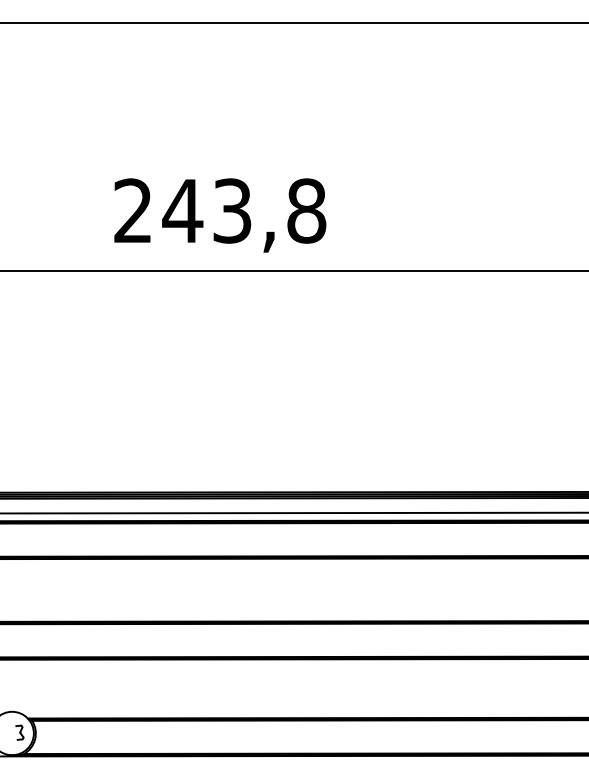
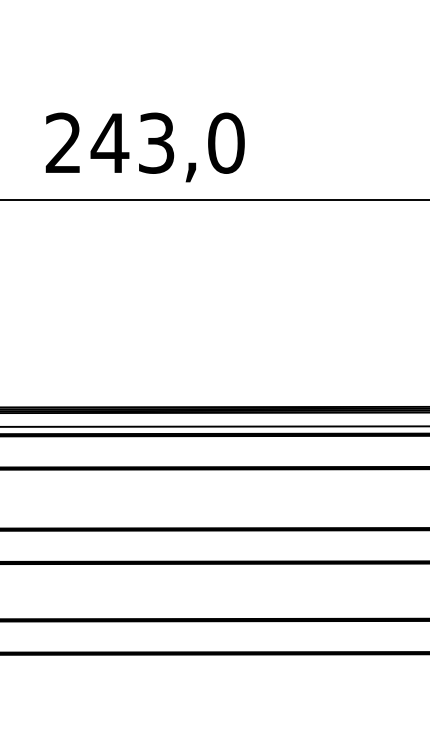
text: (306, 210) -> (226, 142), 243,8 -> 243,0

